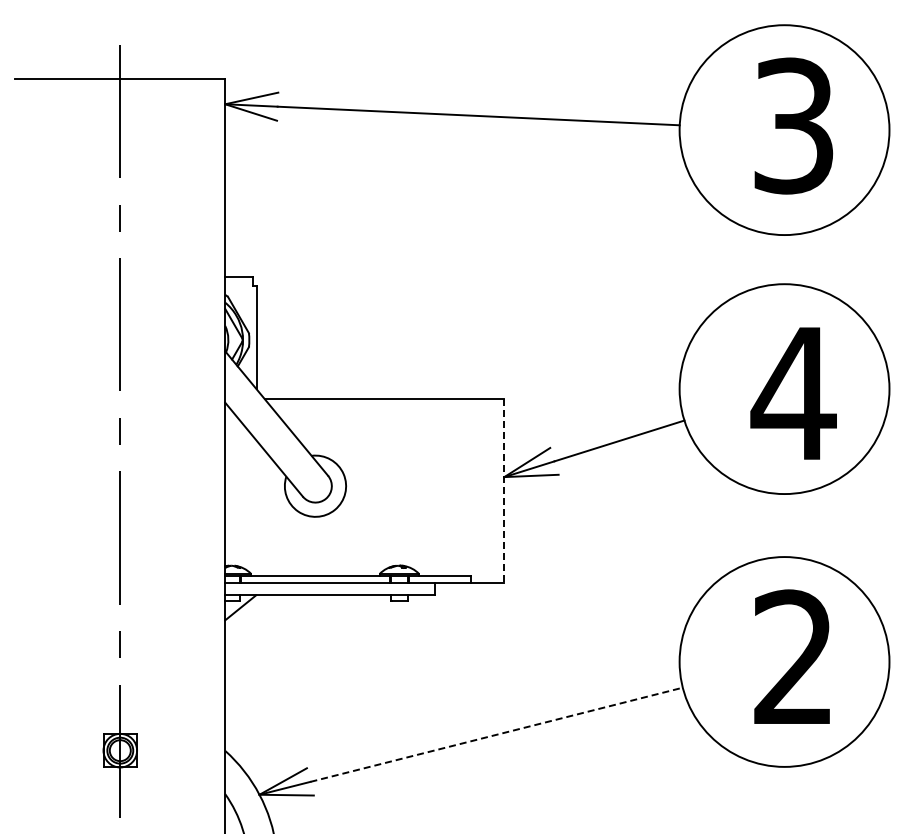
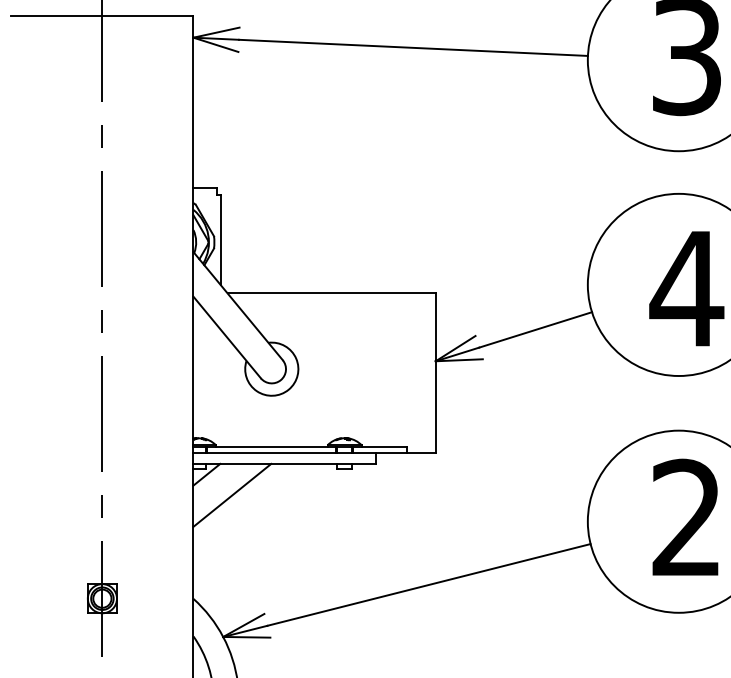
line: (504, 490) -> (435, 372), dashed -> solid
line: (269, 631) -> (231, 495), added
line: (497, 734) -> (429, 584), dashed -> solid

